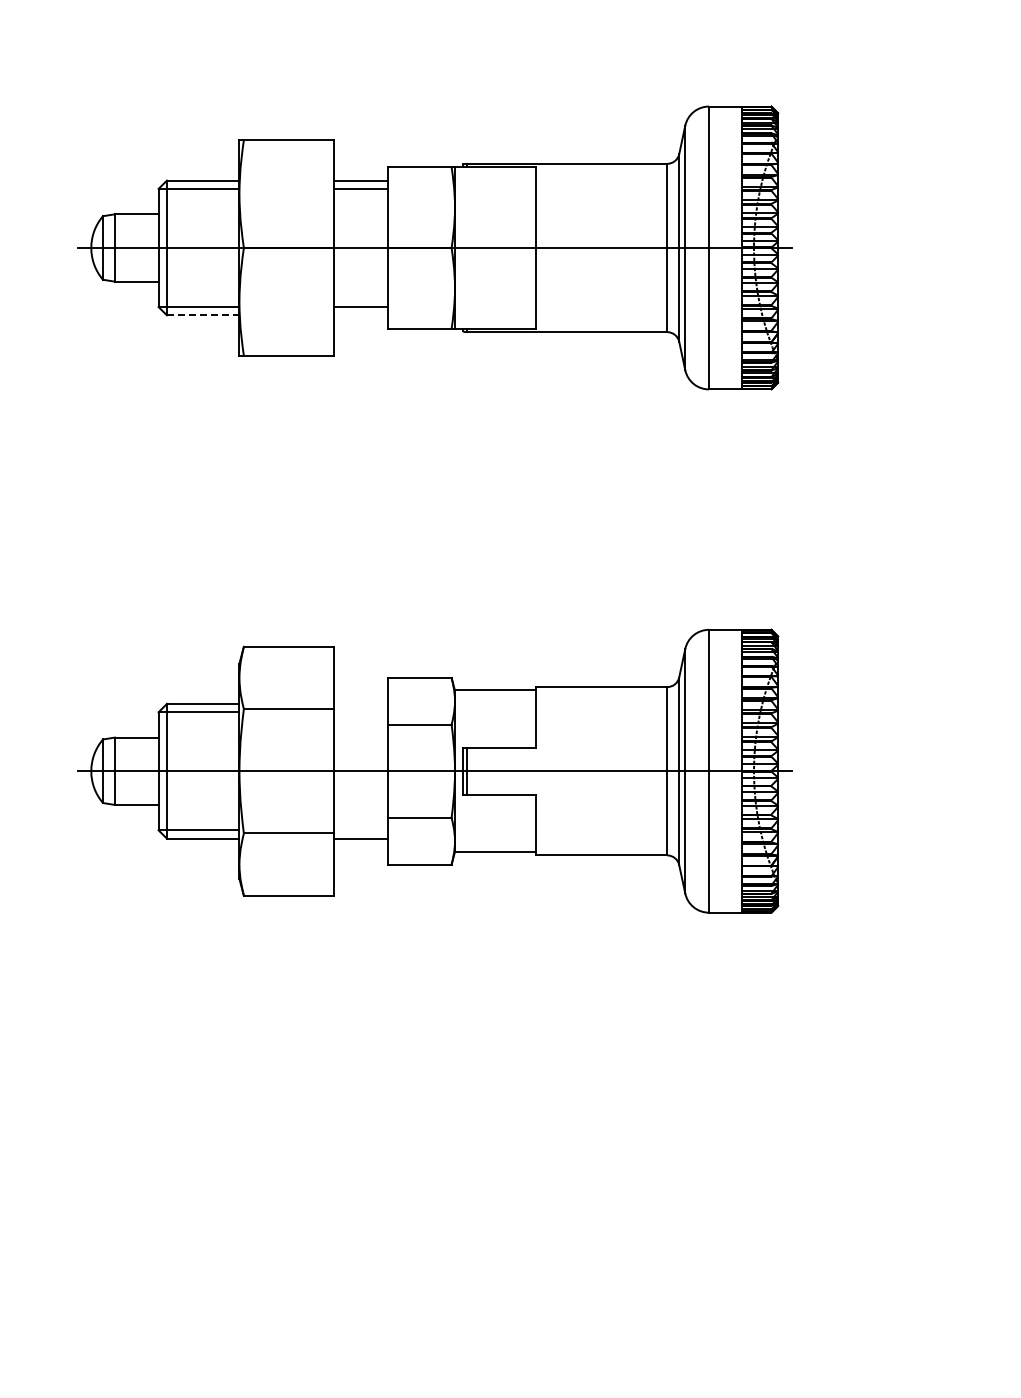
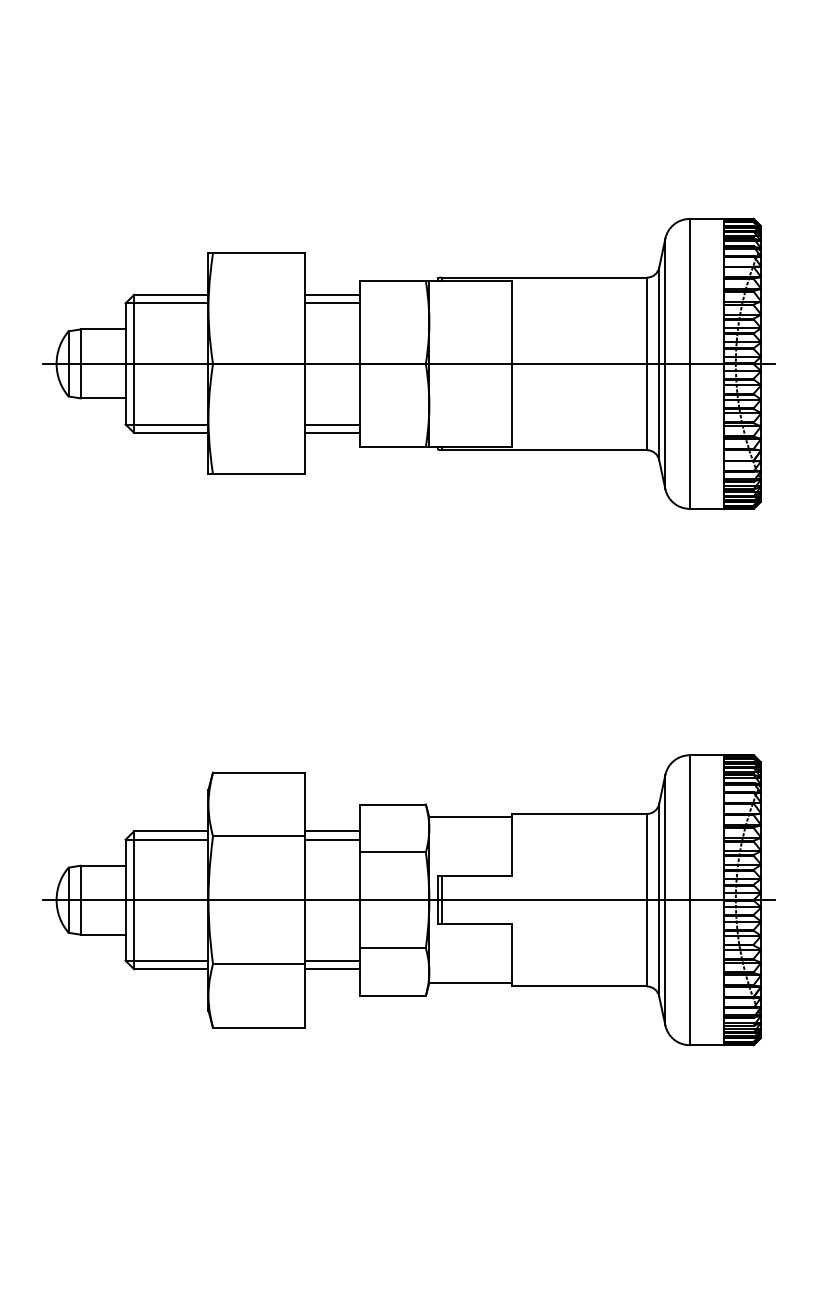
line: (203, 315) -> (171, 433), dashed -> solid
line: (360, 315) -> (332, 433), added
line: (360, 703) -> (332, 830), added
line: (360, 712) -> (332, 839), added
line: (360, 830) -> (332, 960), added

